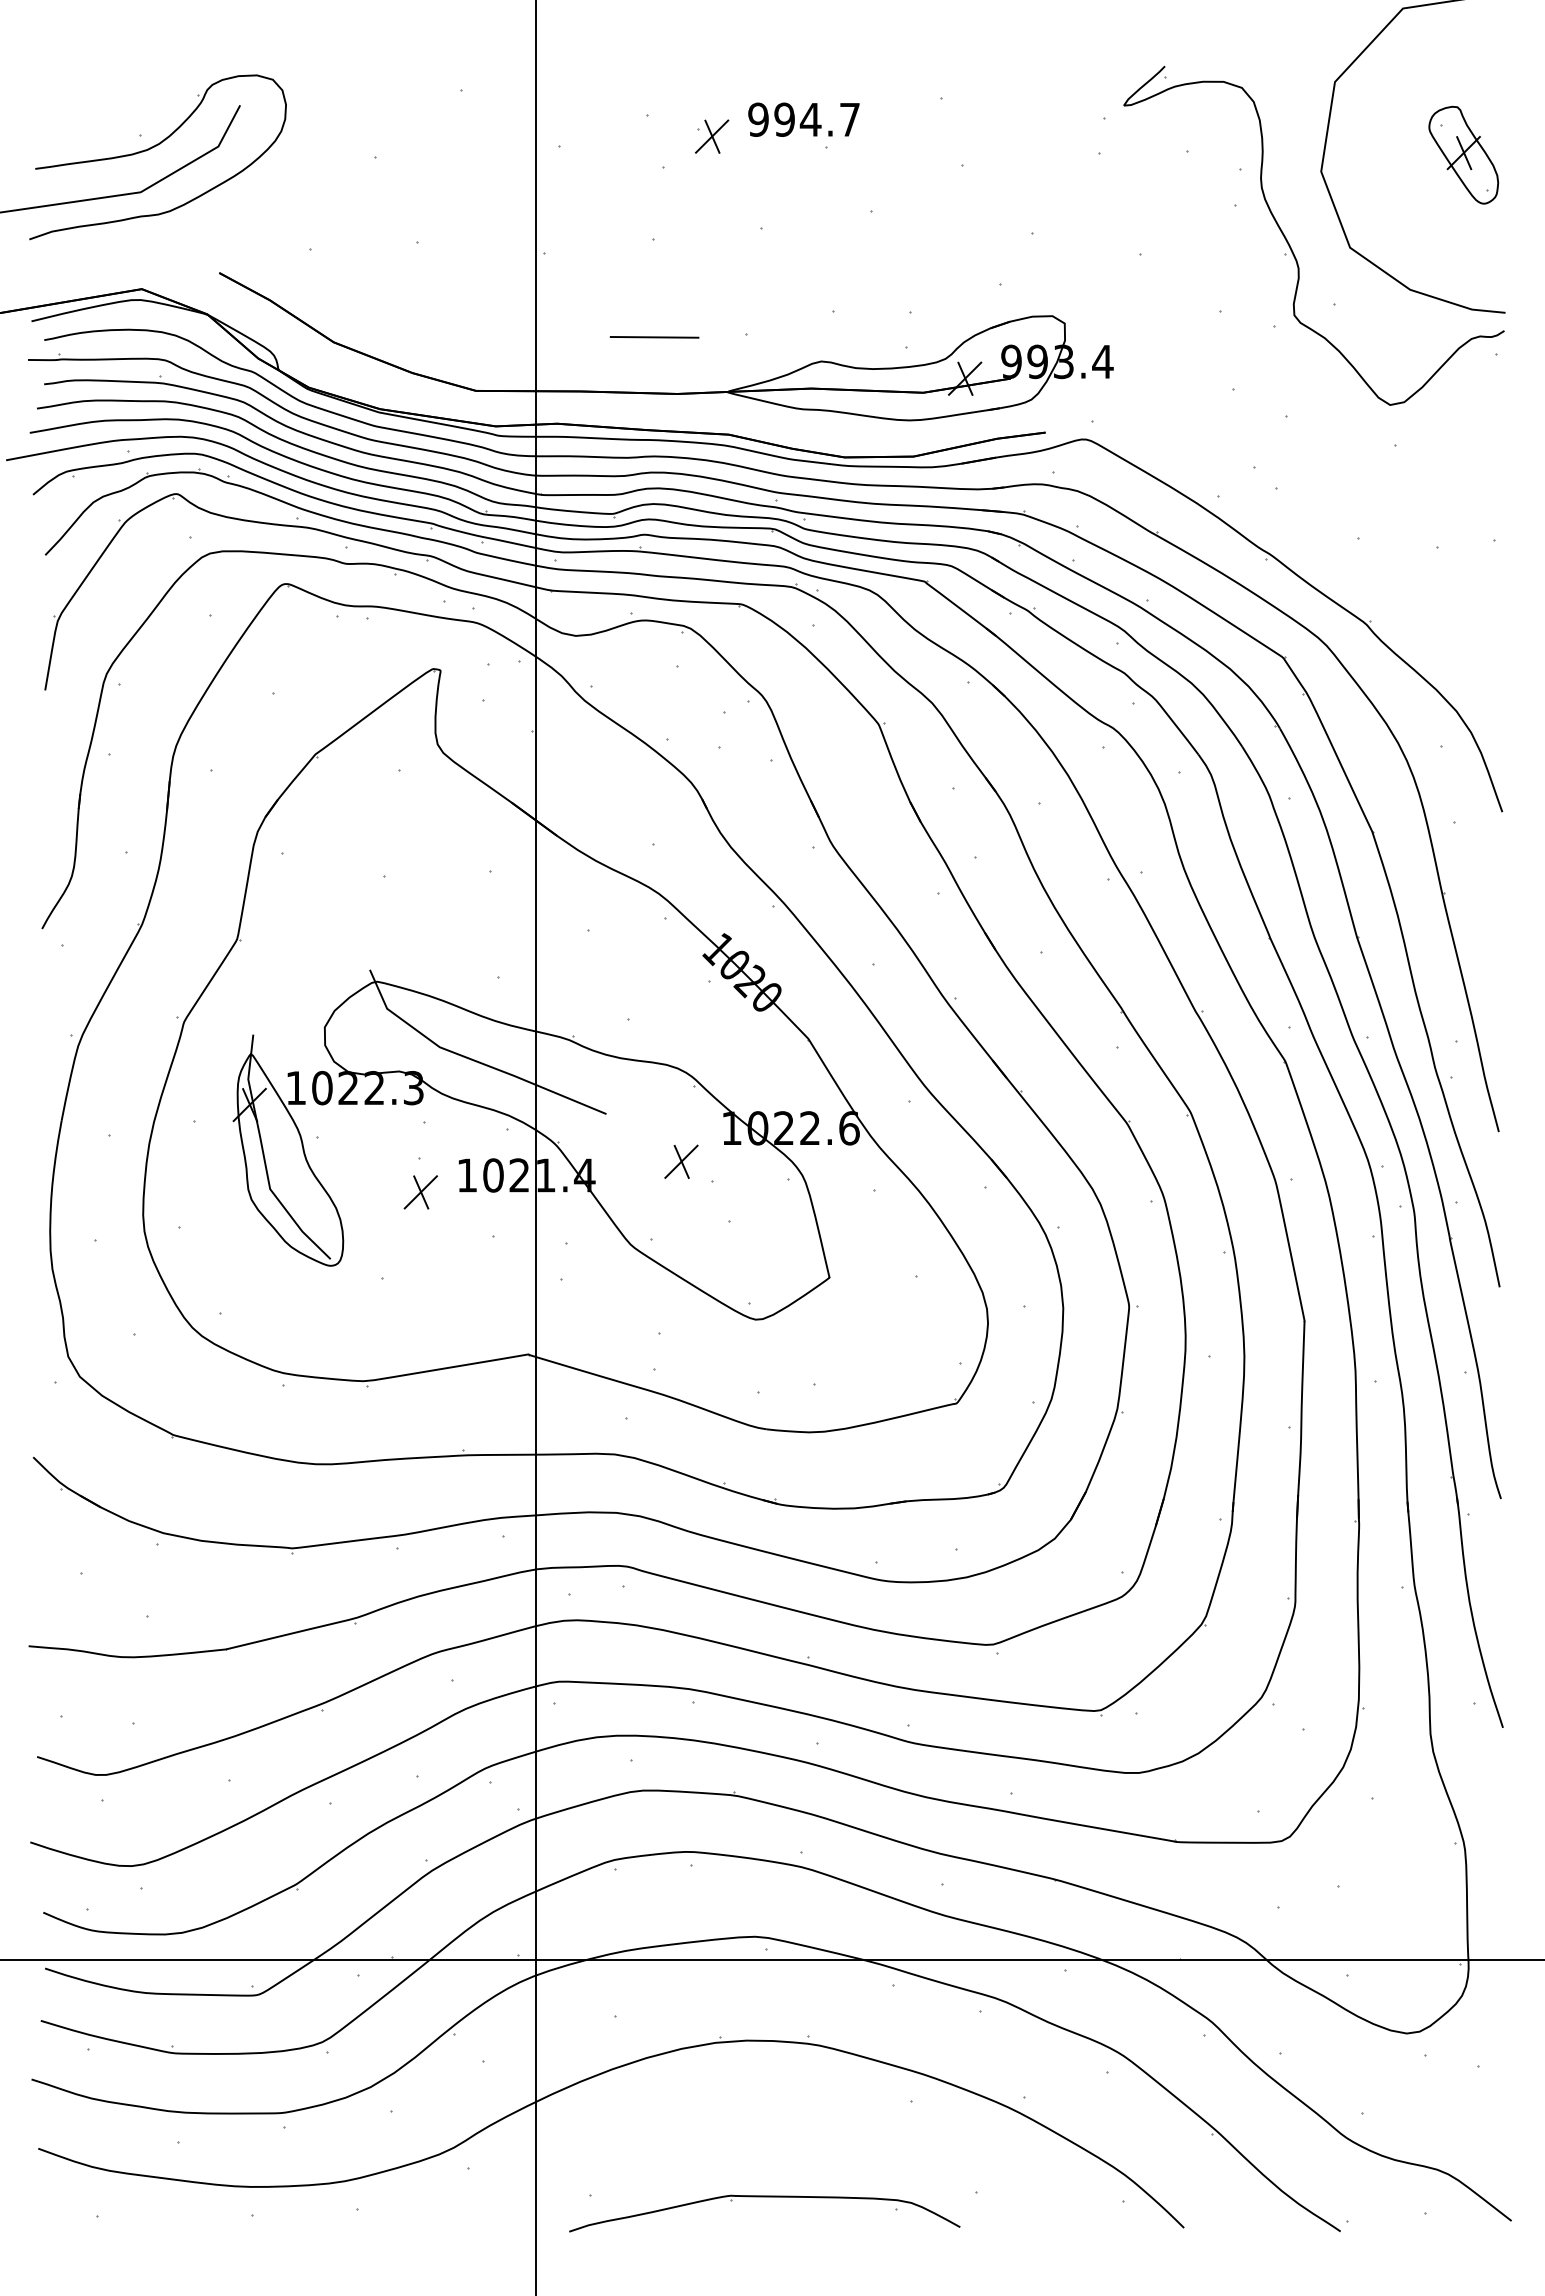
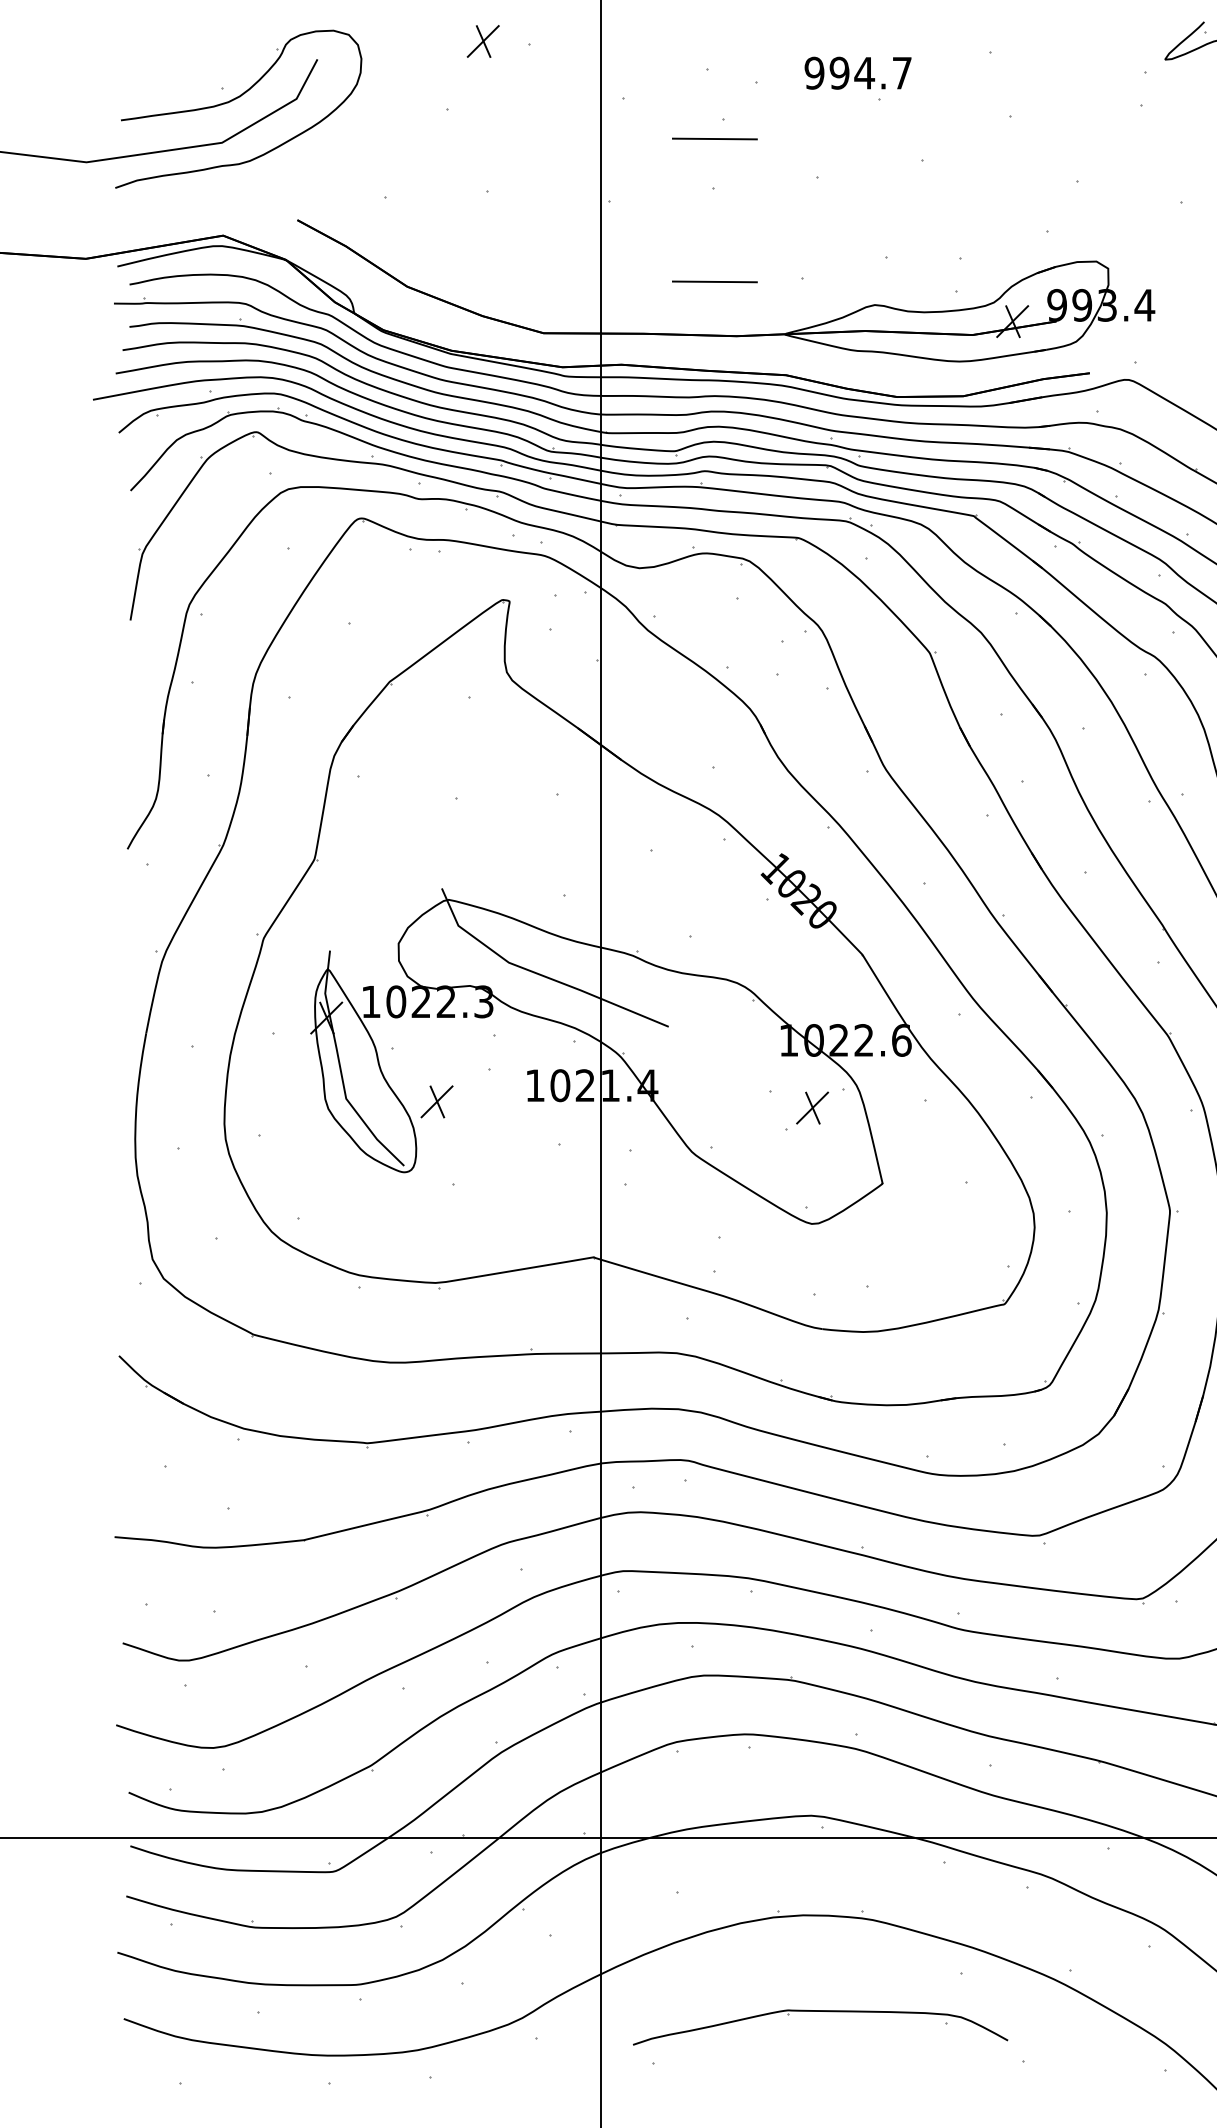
part: (712, 136) -> (483, 41), moved
line: (654, 188) -> (714, 139), added
part: (681, 1161) -> (812, 1107), moved
part: (420, 1192) -> (436, 1101), moved
part: (764, 2197) -> (820, 2012), moved

